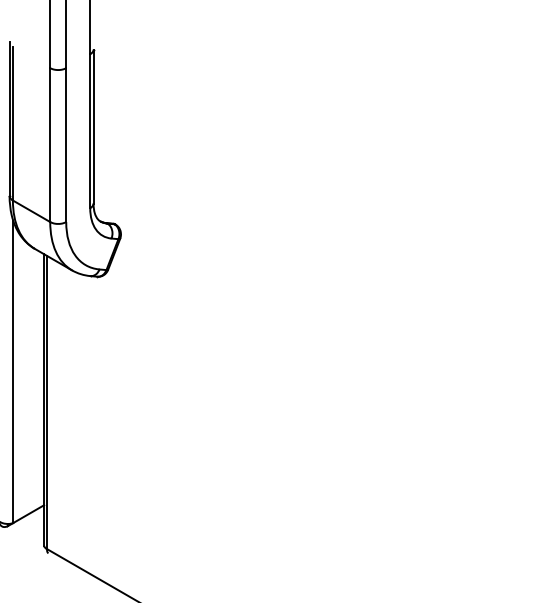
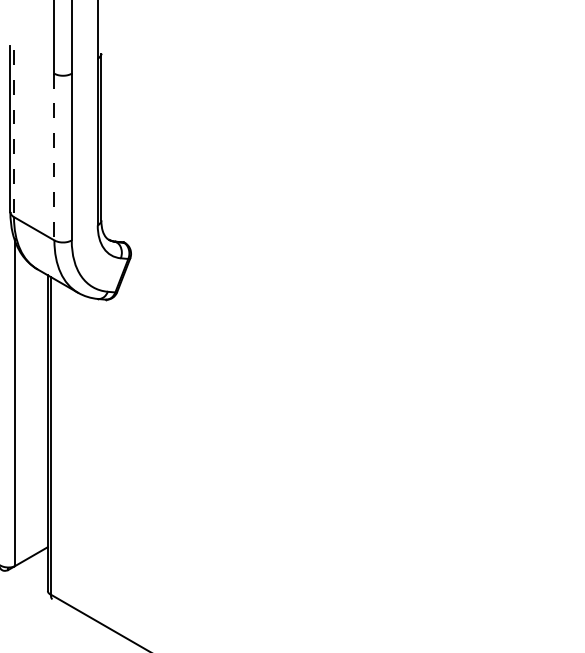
line: (13, 124) -> (14, 134), solid -> dashed
line: (50, 145) -> (54, 157), solid -> dashed

